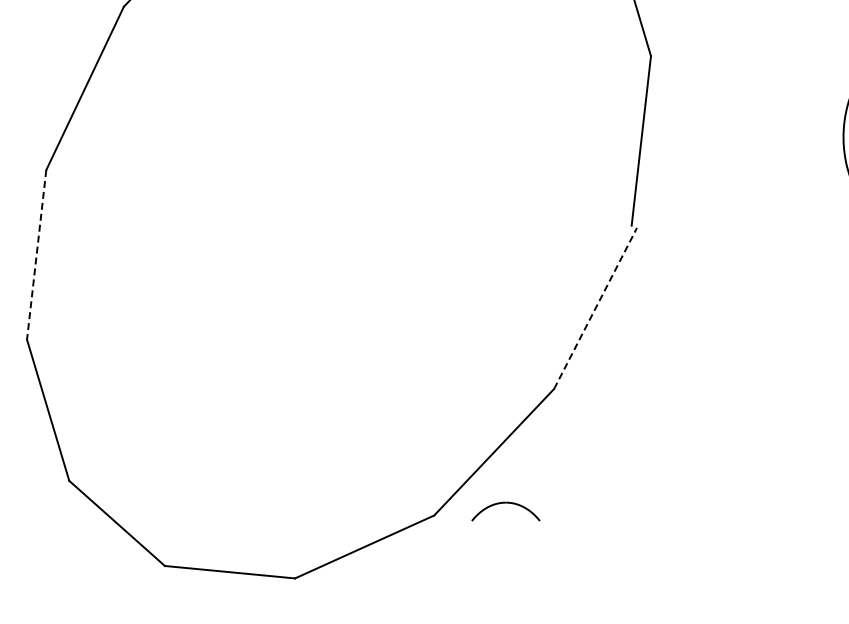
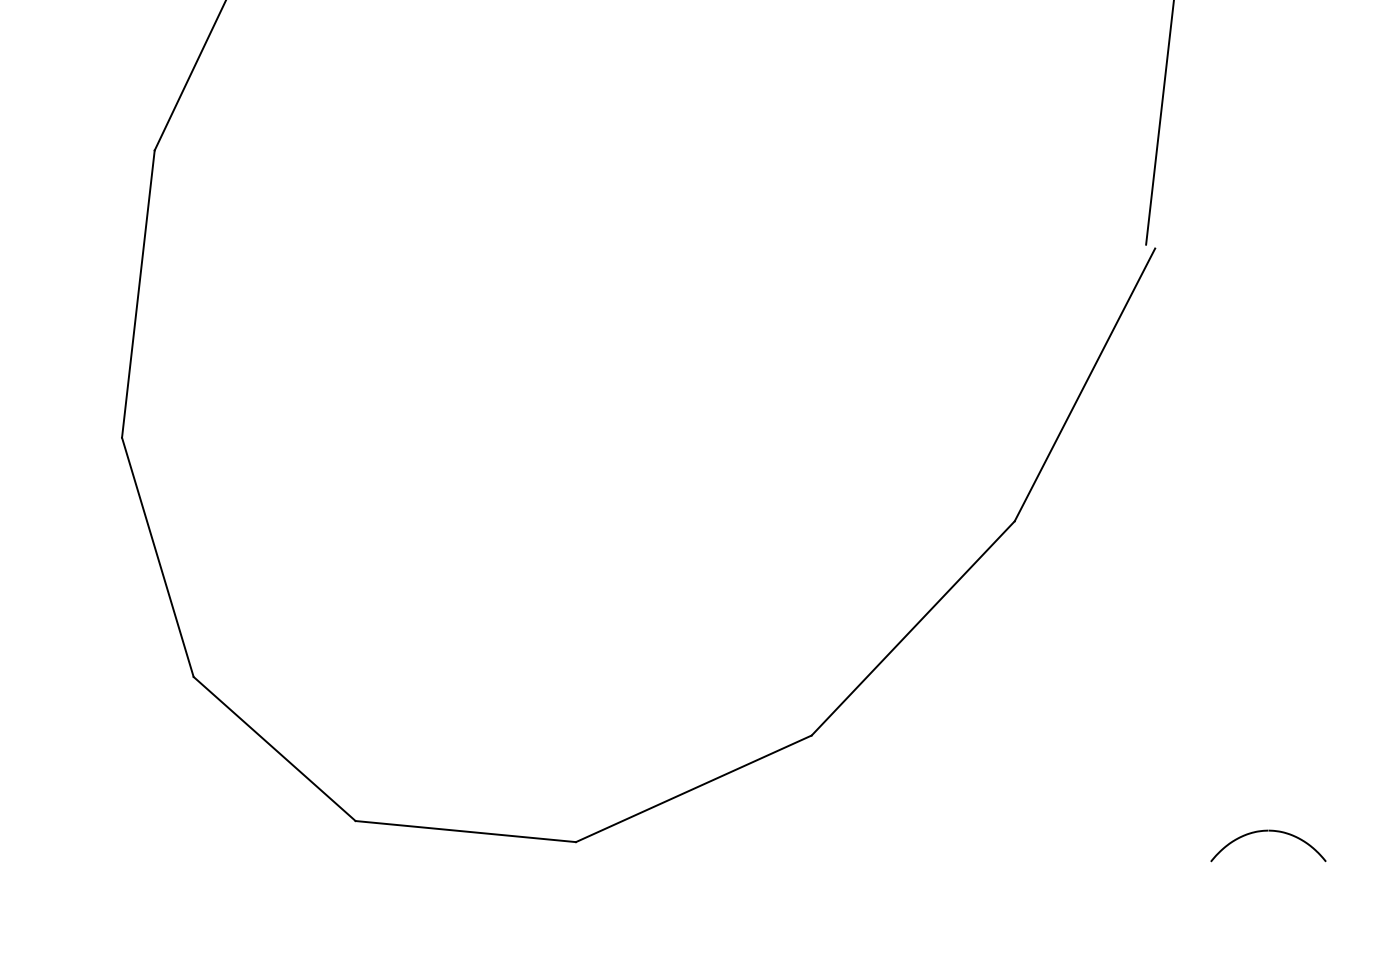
line: (36, 255) -> (138, 295), dashed -> solid
line: (595, 308) -> (1084, 384), dashed -> solid
part: (505, 503) -> (1267, 832), moved

